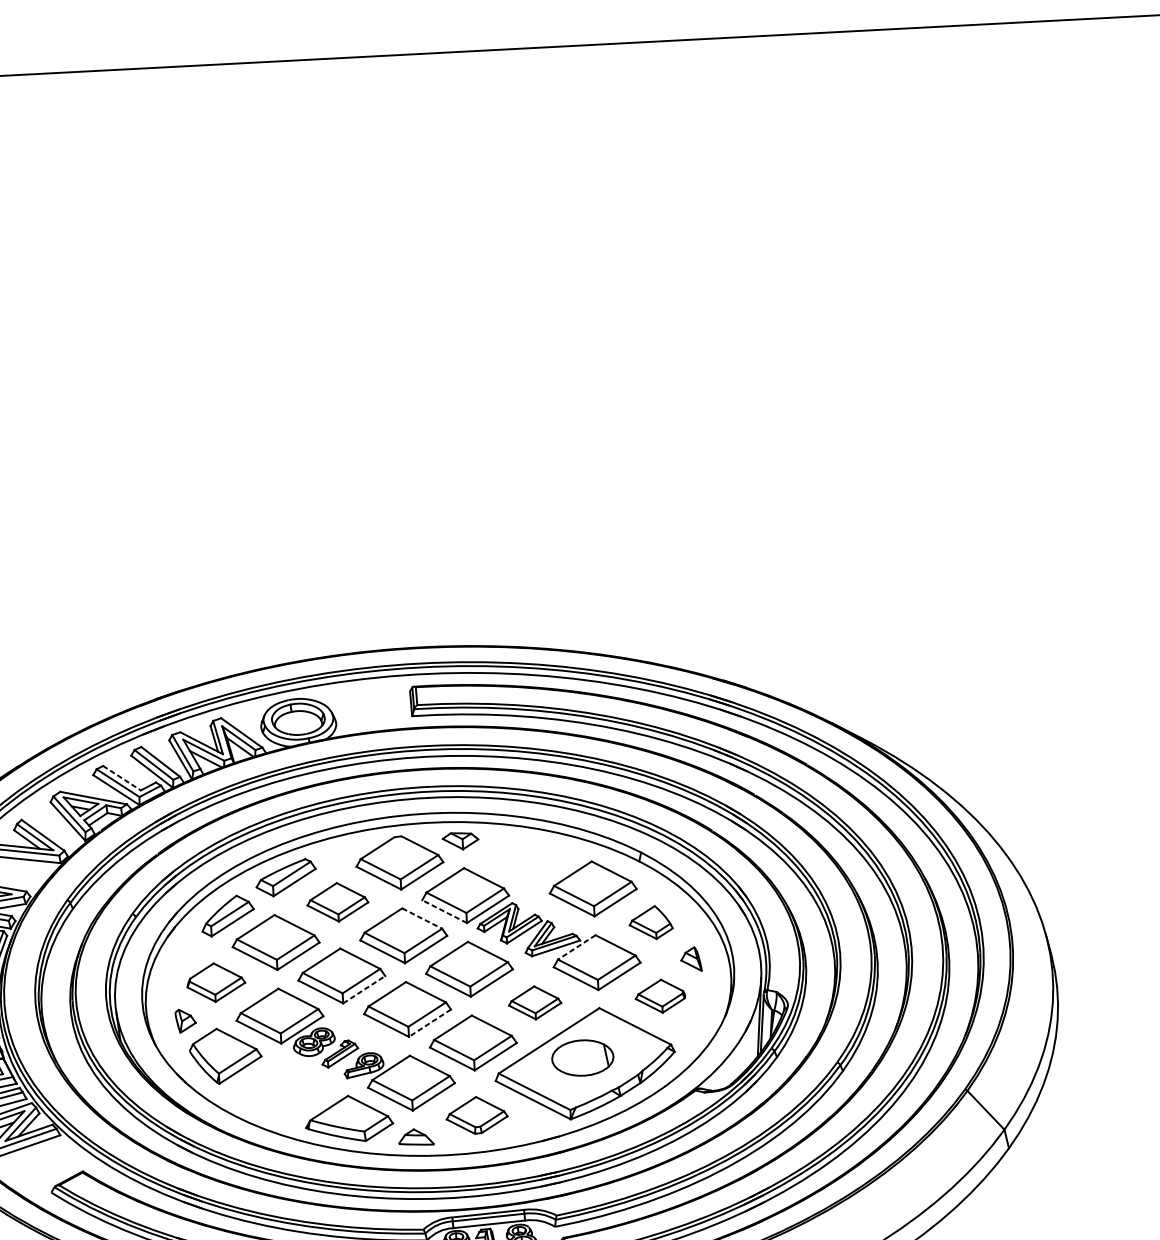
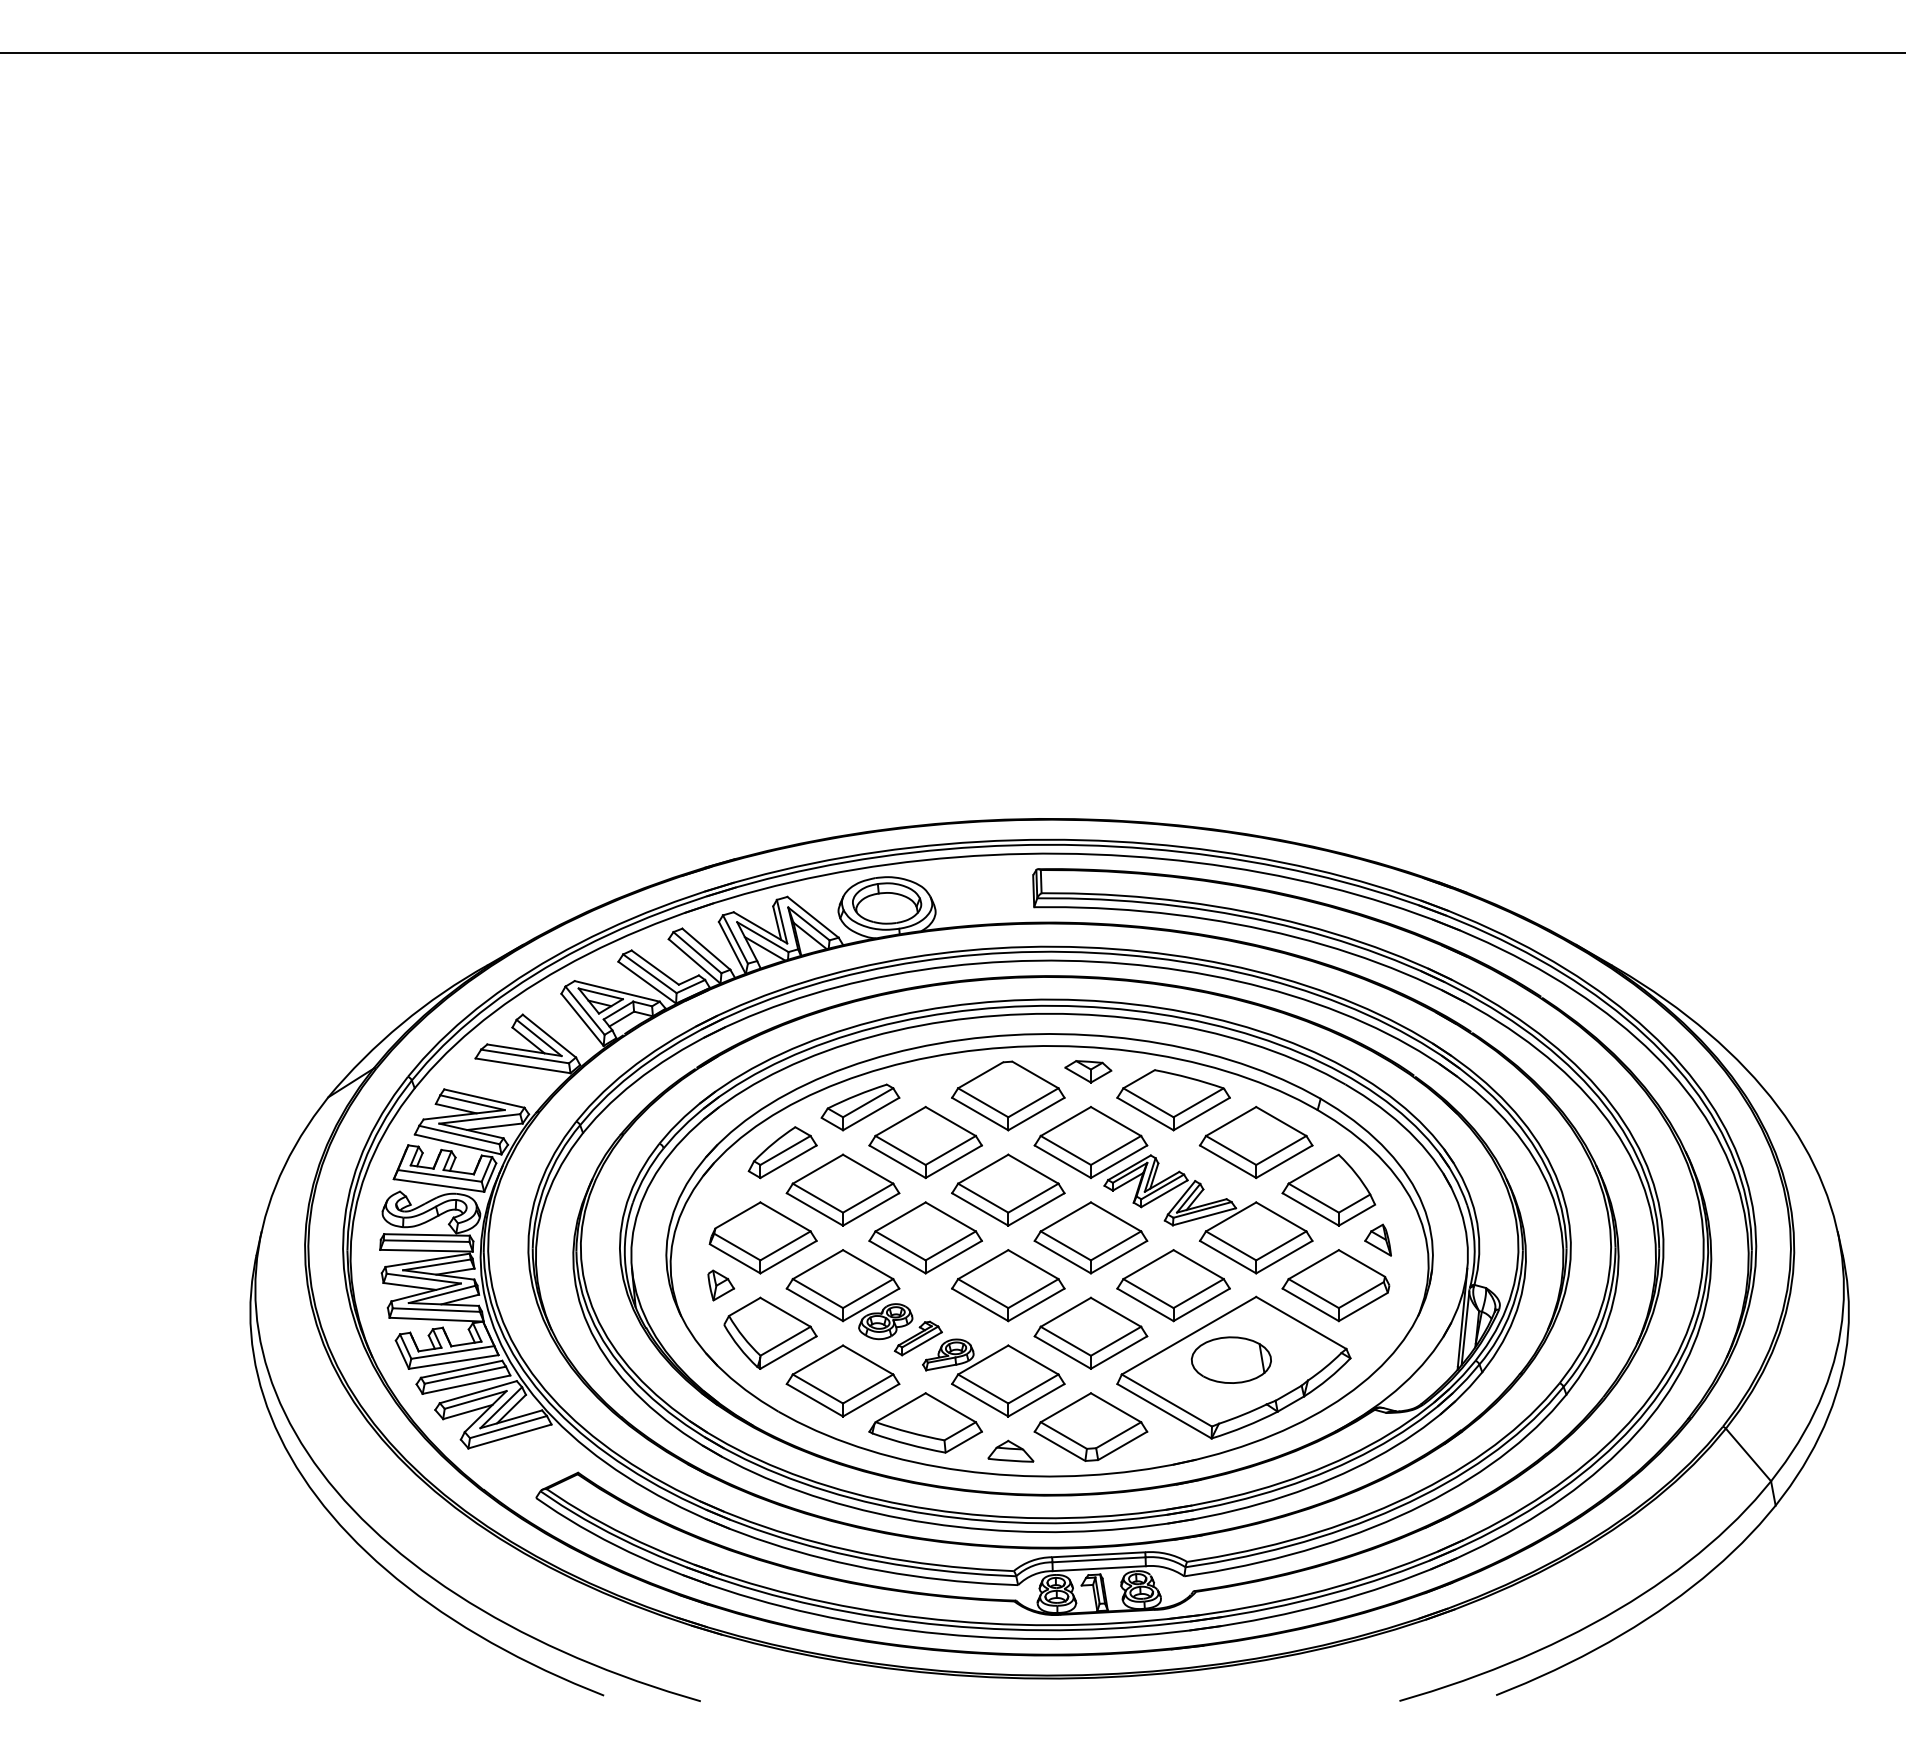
line: (122, 778) -> (655, 967), dashed -> solid
part: (527, 859) -> (1173, 1100), added
part: (337, 902) -> (925, 1142), size x1.43
line: (444, 911) -> (1062, 1161), dashed -> solid
line: (422, 918) -> (1033, 1169), dashed -> solid
part: (650, 922) -> (1328, 1189), size x1.67
line: (577, 947) -> (1231, 1216), dashed -> solid
part: (215, 982) -> (762, 1237), size x1.43
line: (364, 989) -> (954, 1256), dashed -> solid
part: (660, 996) -> (1335, 1285), size x1.67
part: (535, 1002) -> (1173, 1285), size x1.67
line: (429, 1023) -> (1035, 1305), dashed -> solid
part: (283, 1089) -> (842, 1380), added
part: (476, 1114) -> (1090, 1426), size x1.43

